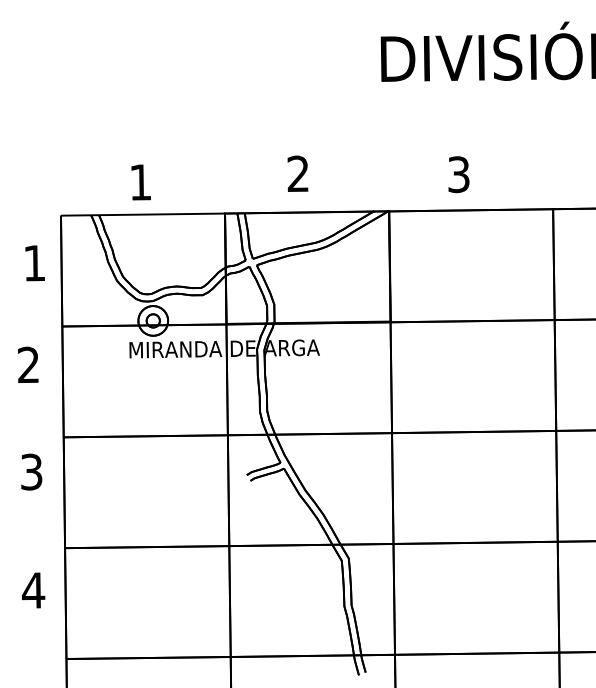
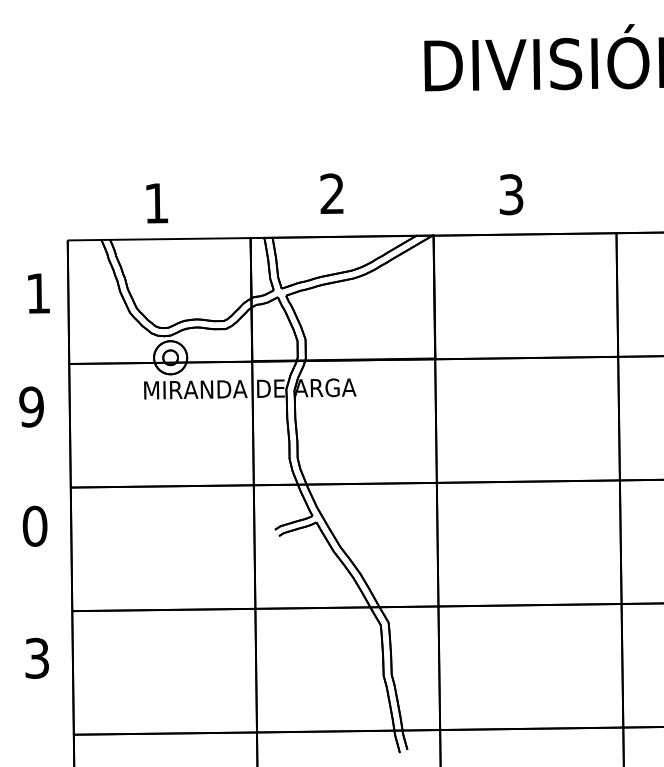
text: (28, 364) -> (31, 406), 2 -> 9
text: (31, 471) -> (34, 525), 3 -> 0
text: (33, 589) -> (37, 657), 4 -> 3

